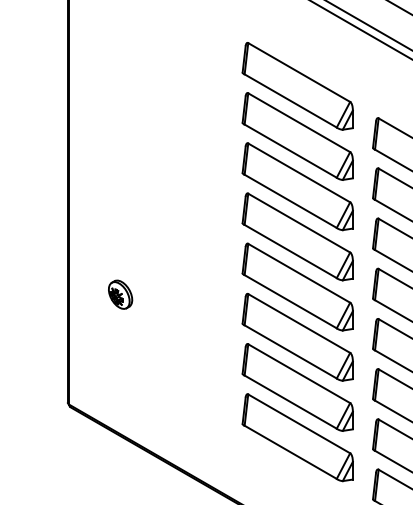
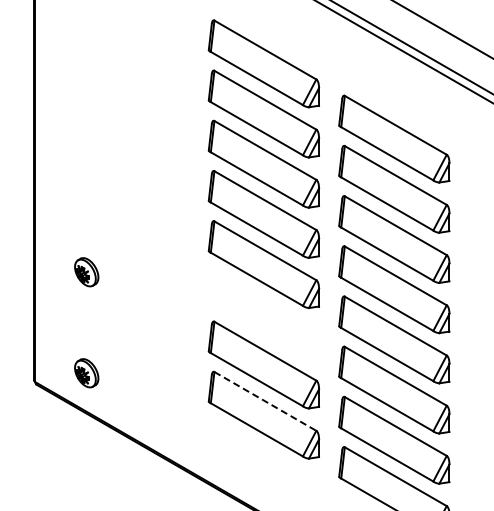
part: (297, 336) -> (263, 314), removed
part: (120, 395) -> (86, 373), added
line: (299, 423) -> (265, 401), solid -> dashed

